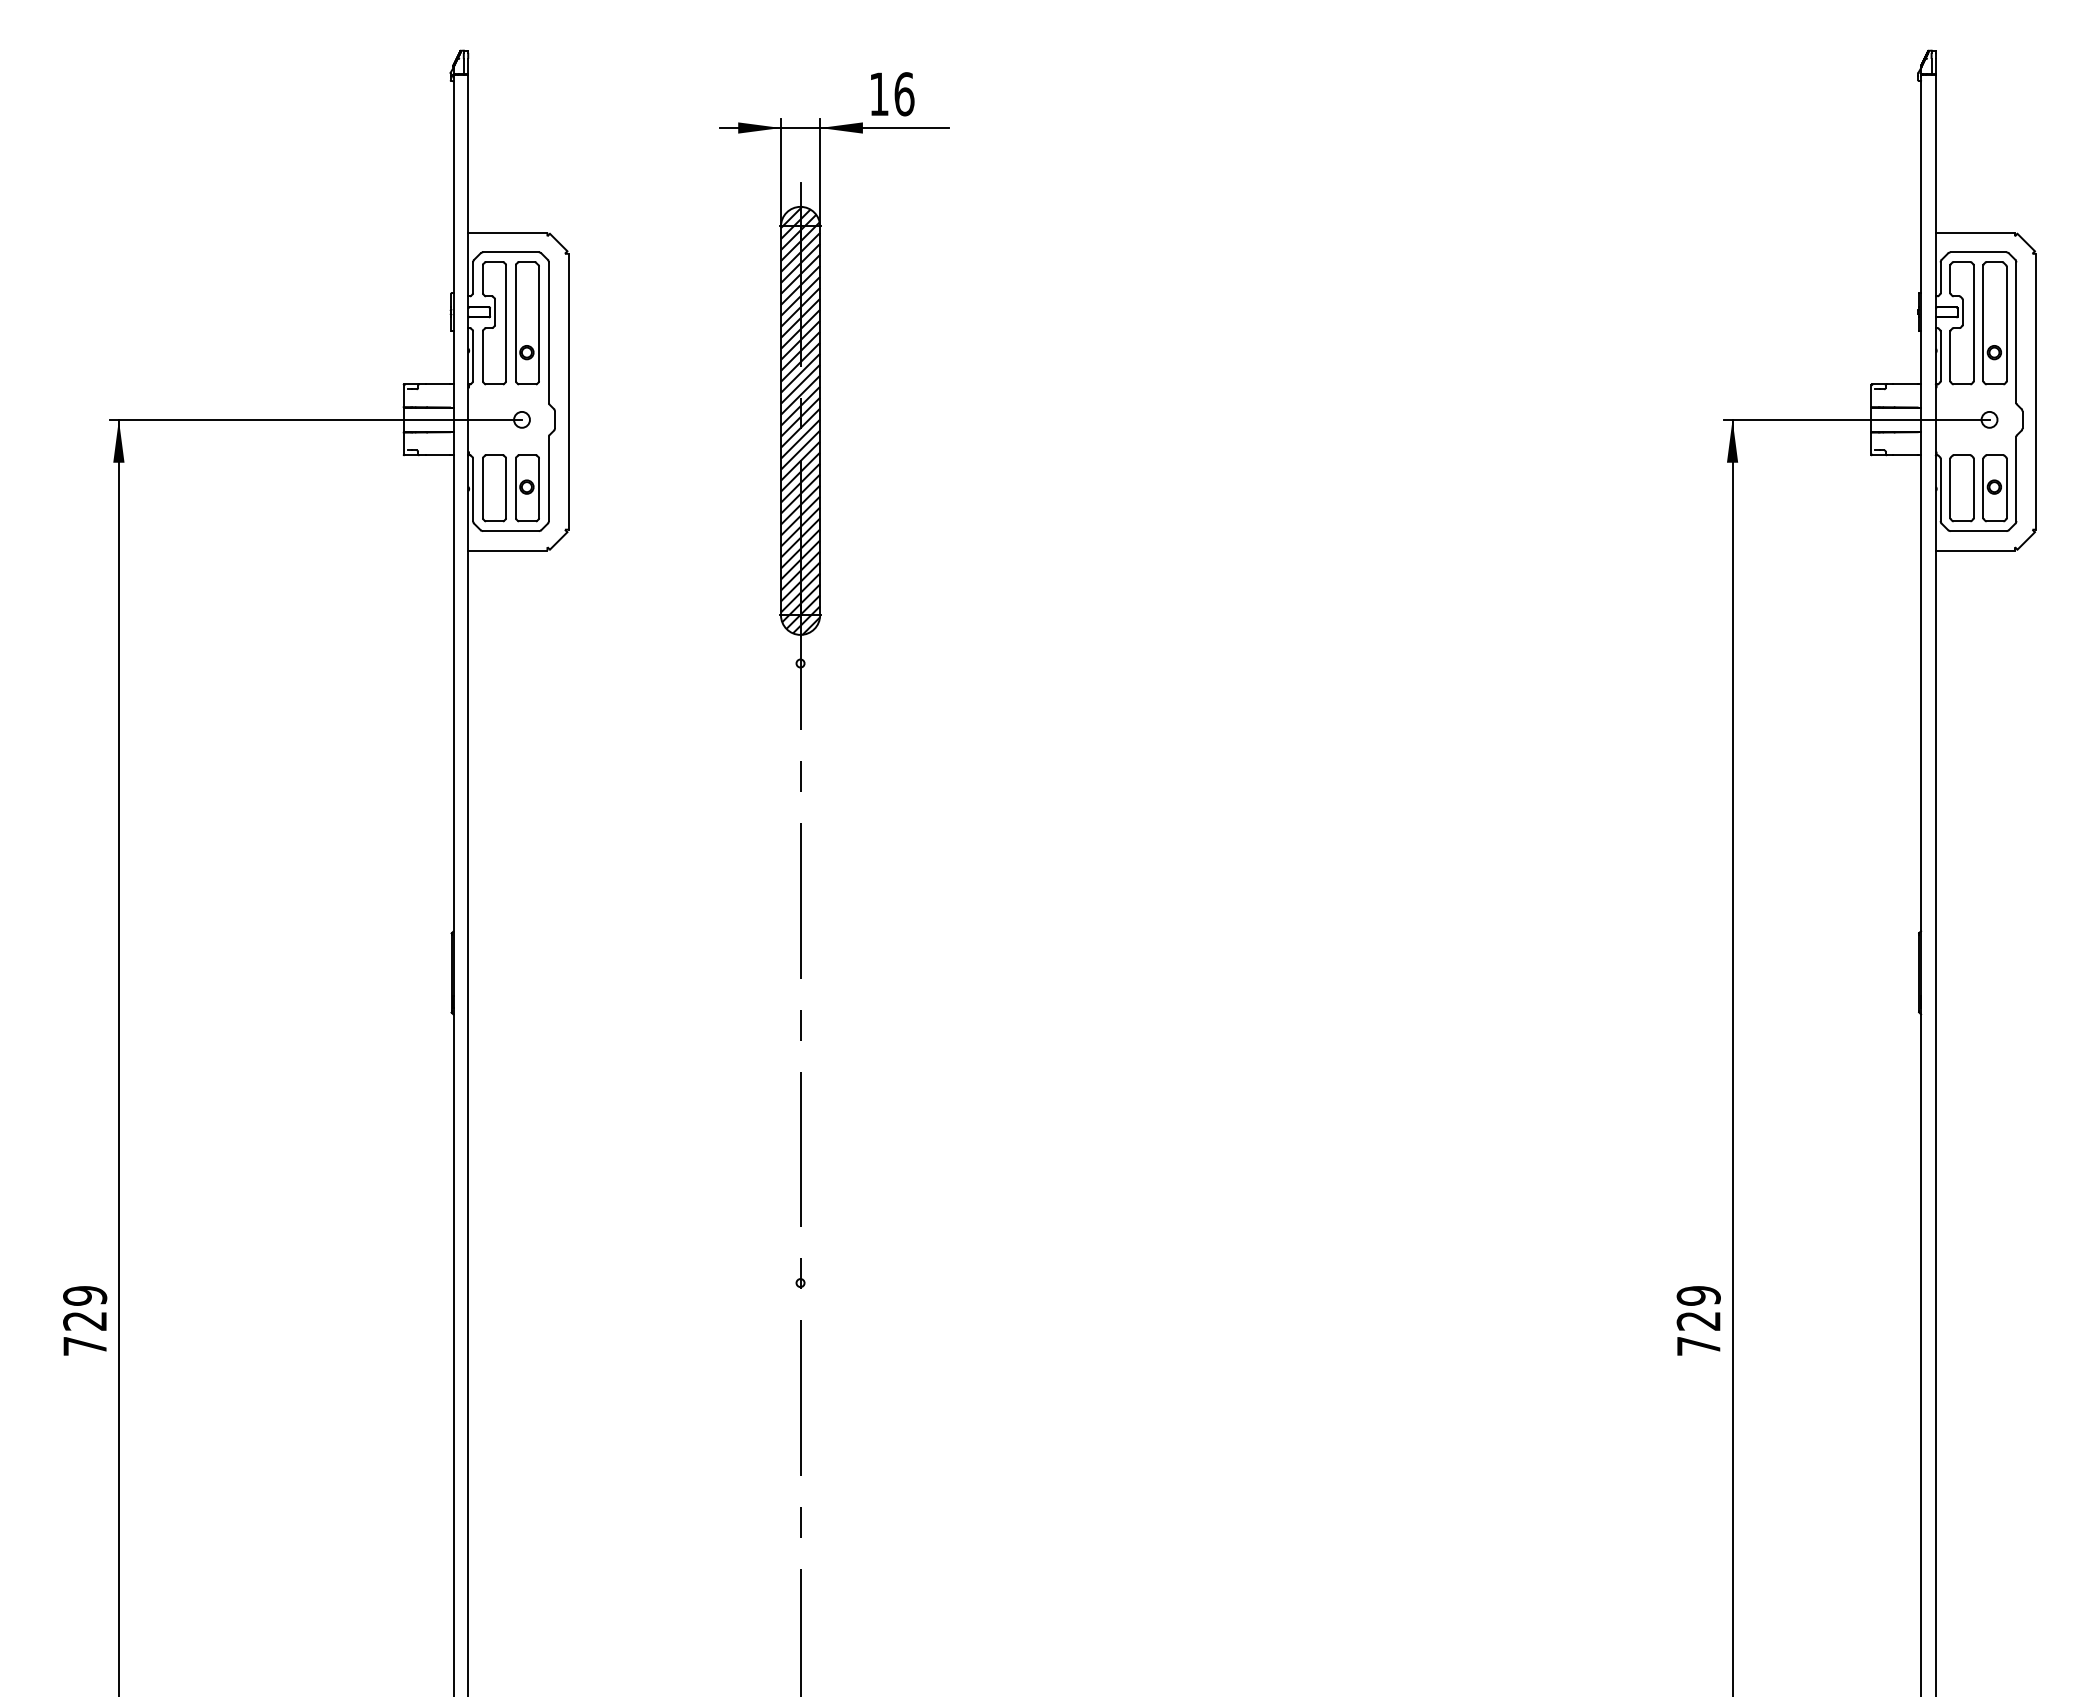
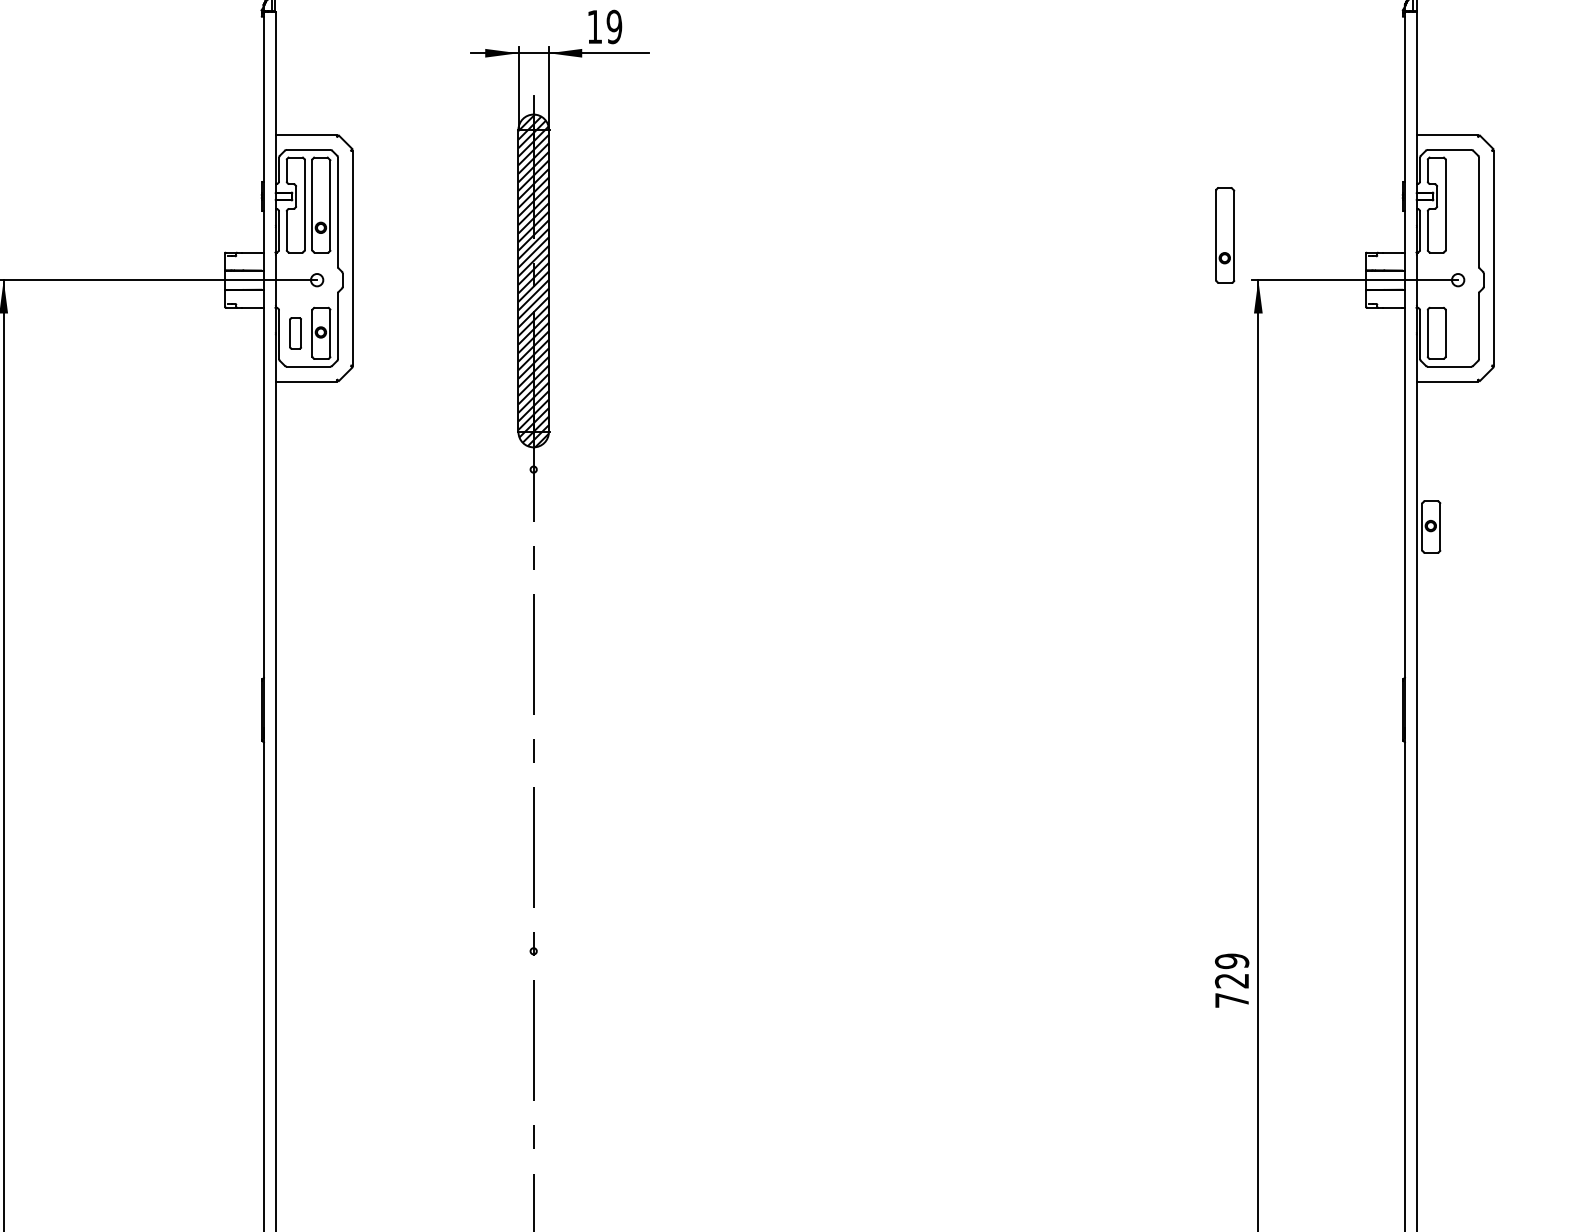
text: (904, 94) -> (614, 27), 16 -> 19
part: (1994, 323) -> (1224, 235), moved
part: (494, 488) -> (295, 333), size x0.6
part: (1994, 488) -> (1430, 527), moved

